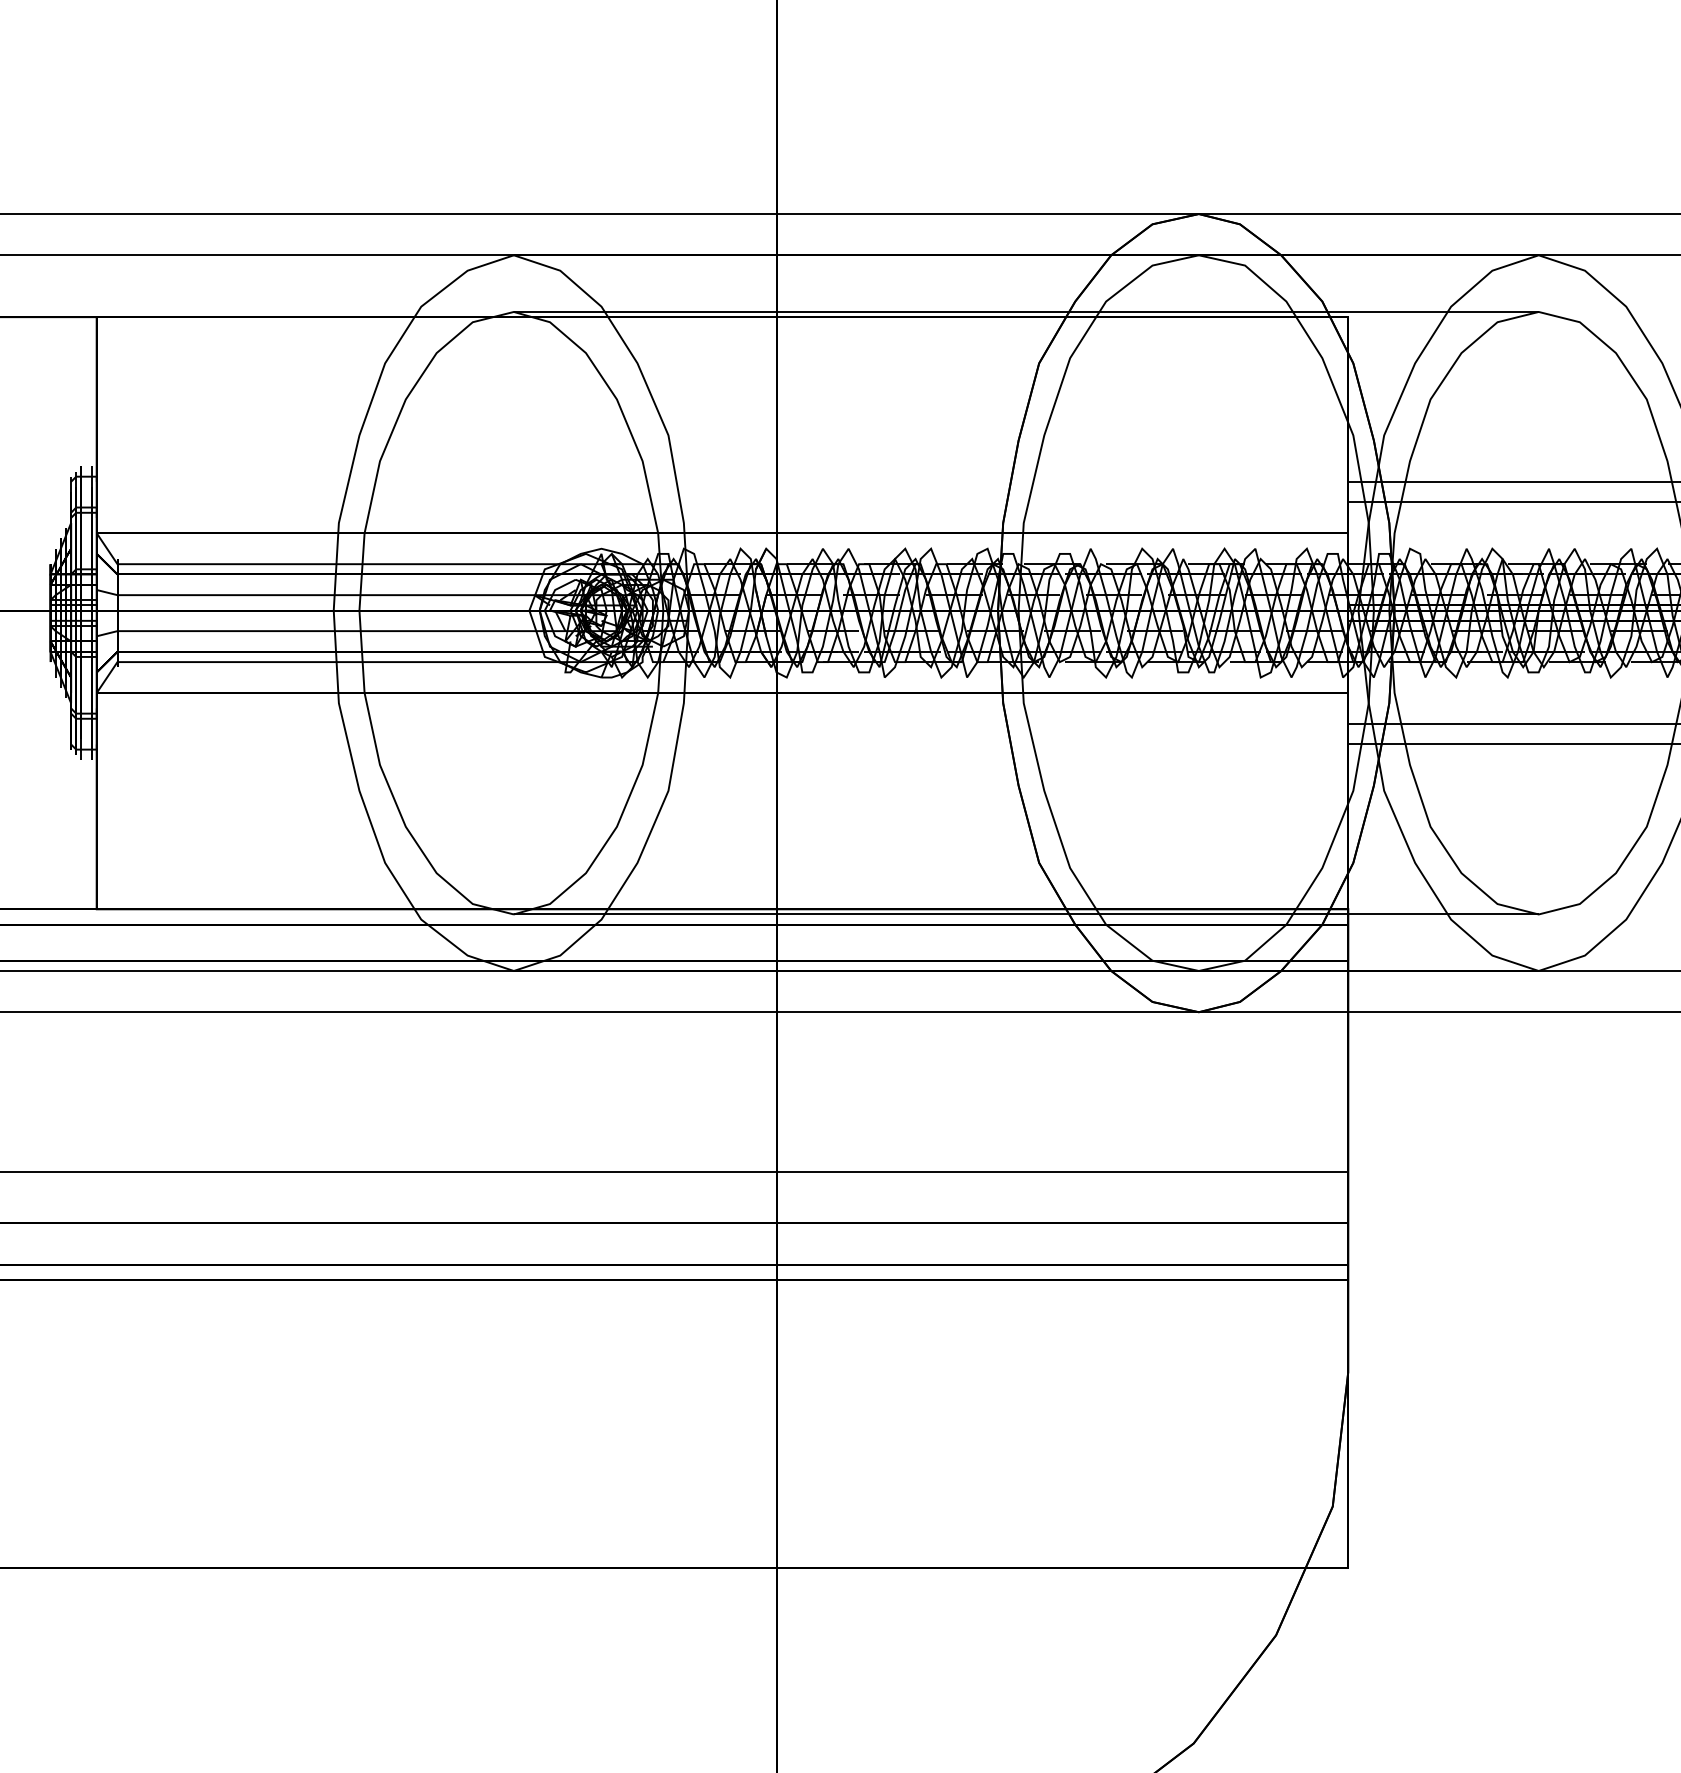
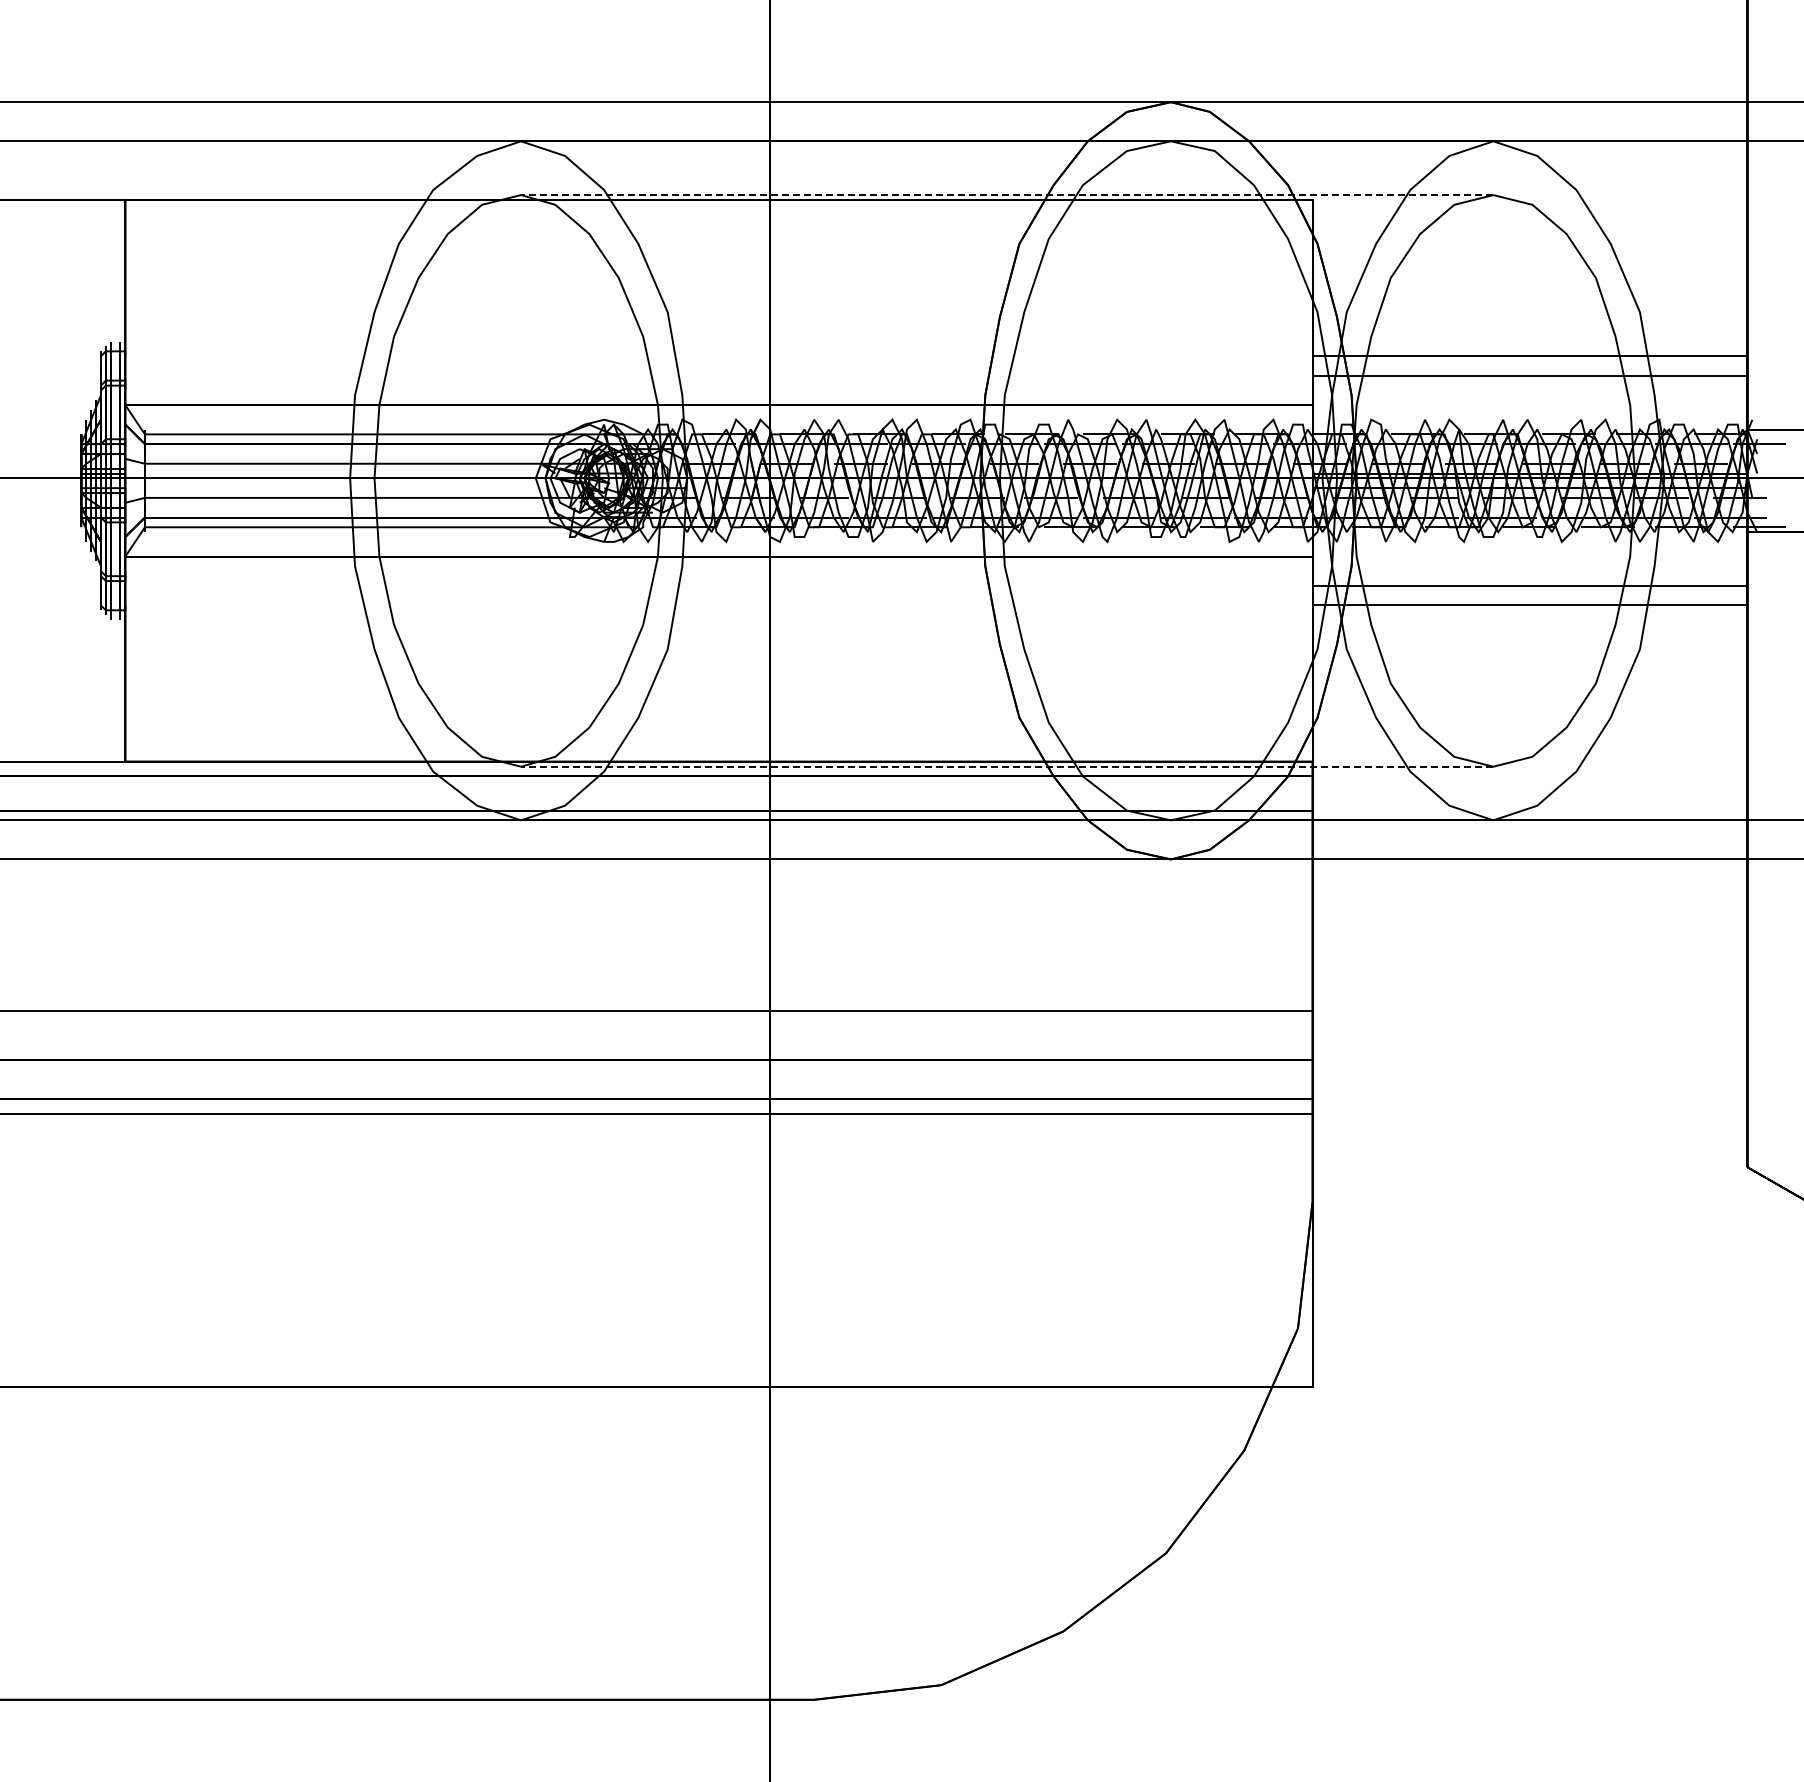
line: (1025, 312) -> (1006, 195), solid -> dashed
line: (1025, 914) -> (1006, 766), solid -> dashed

